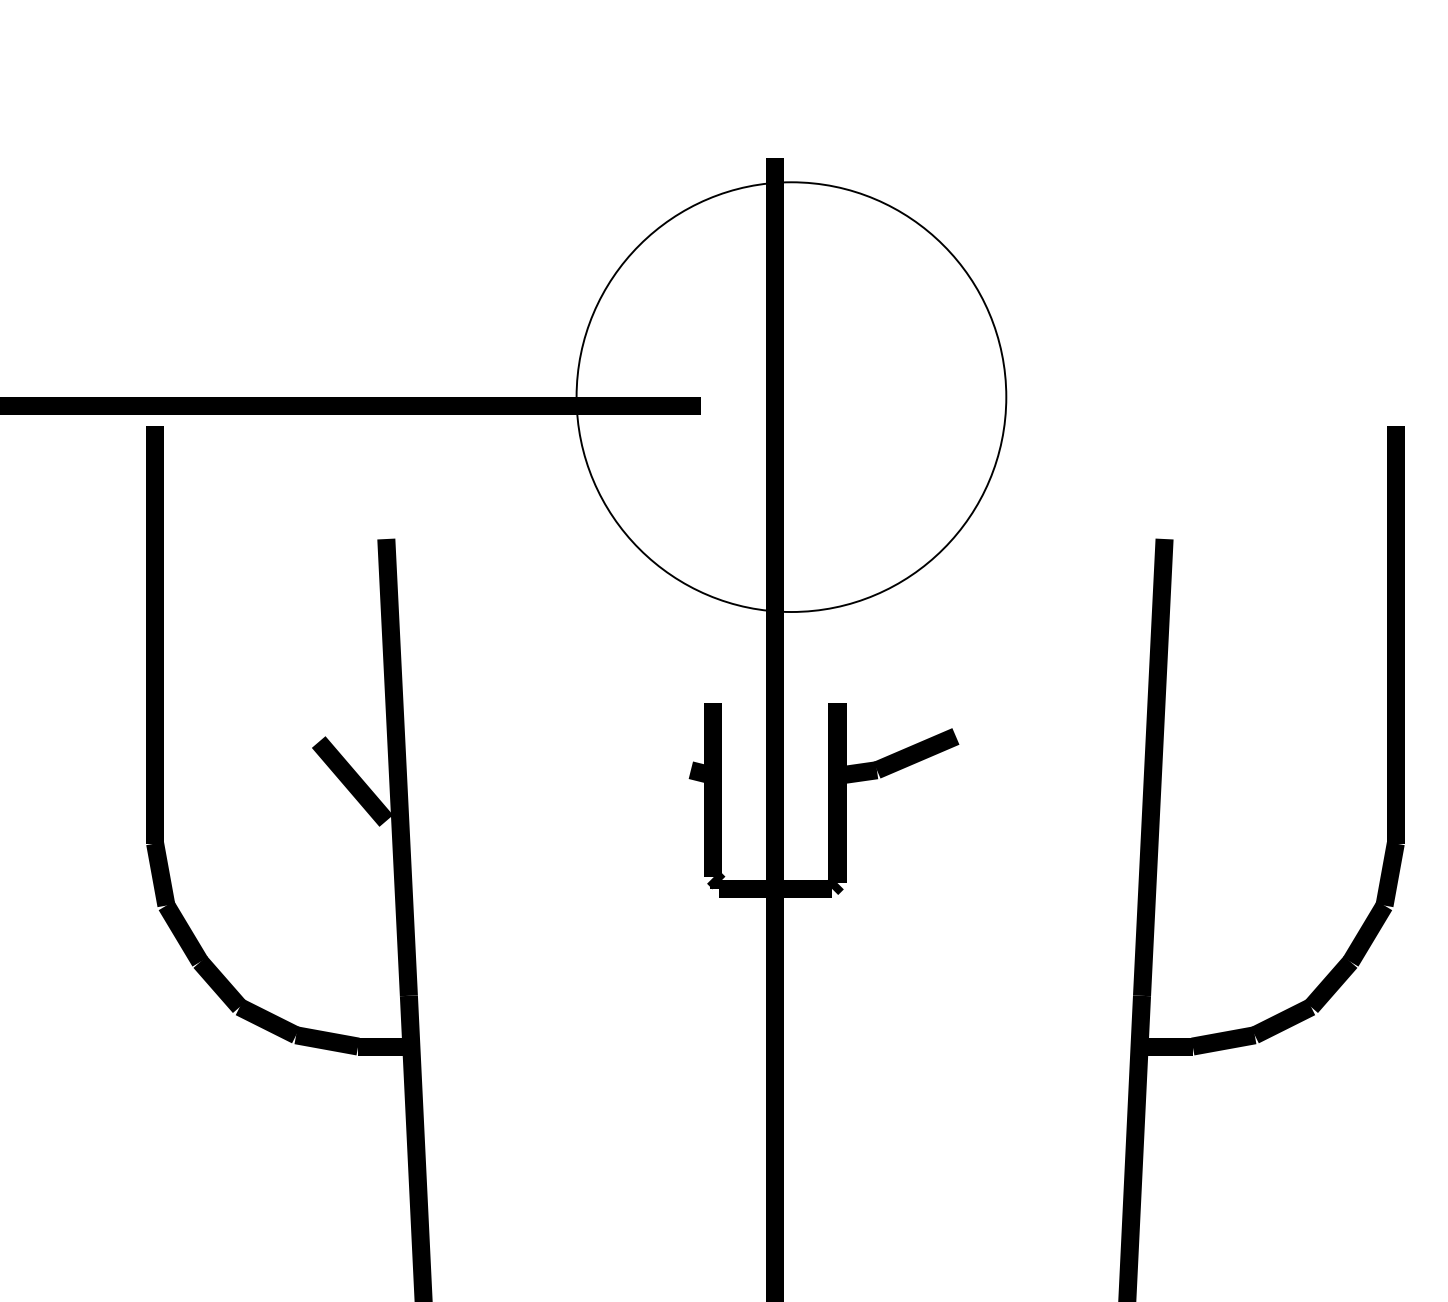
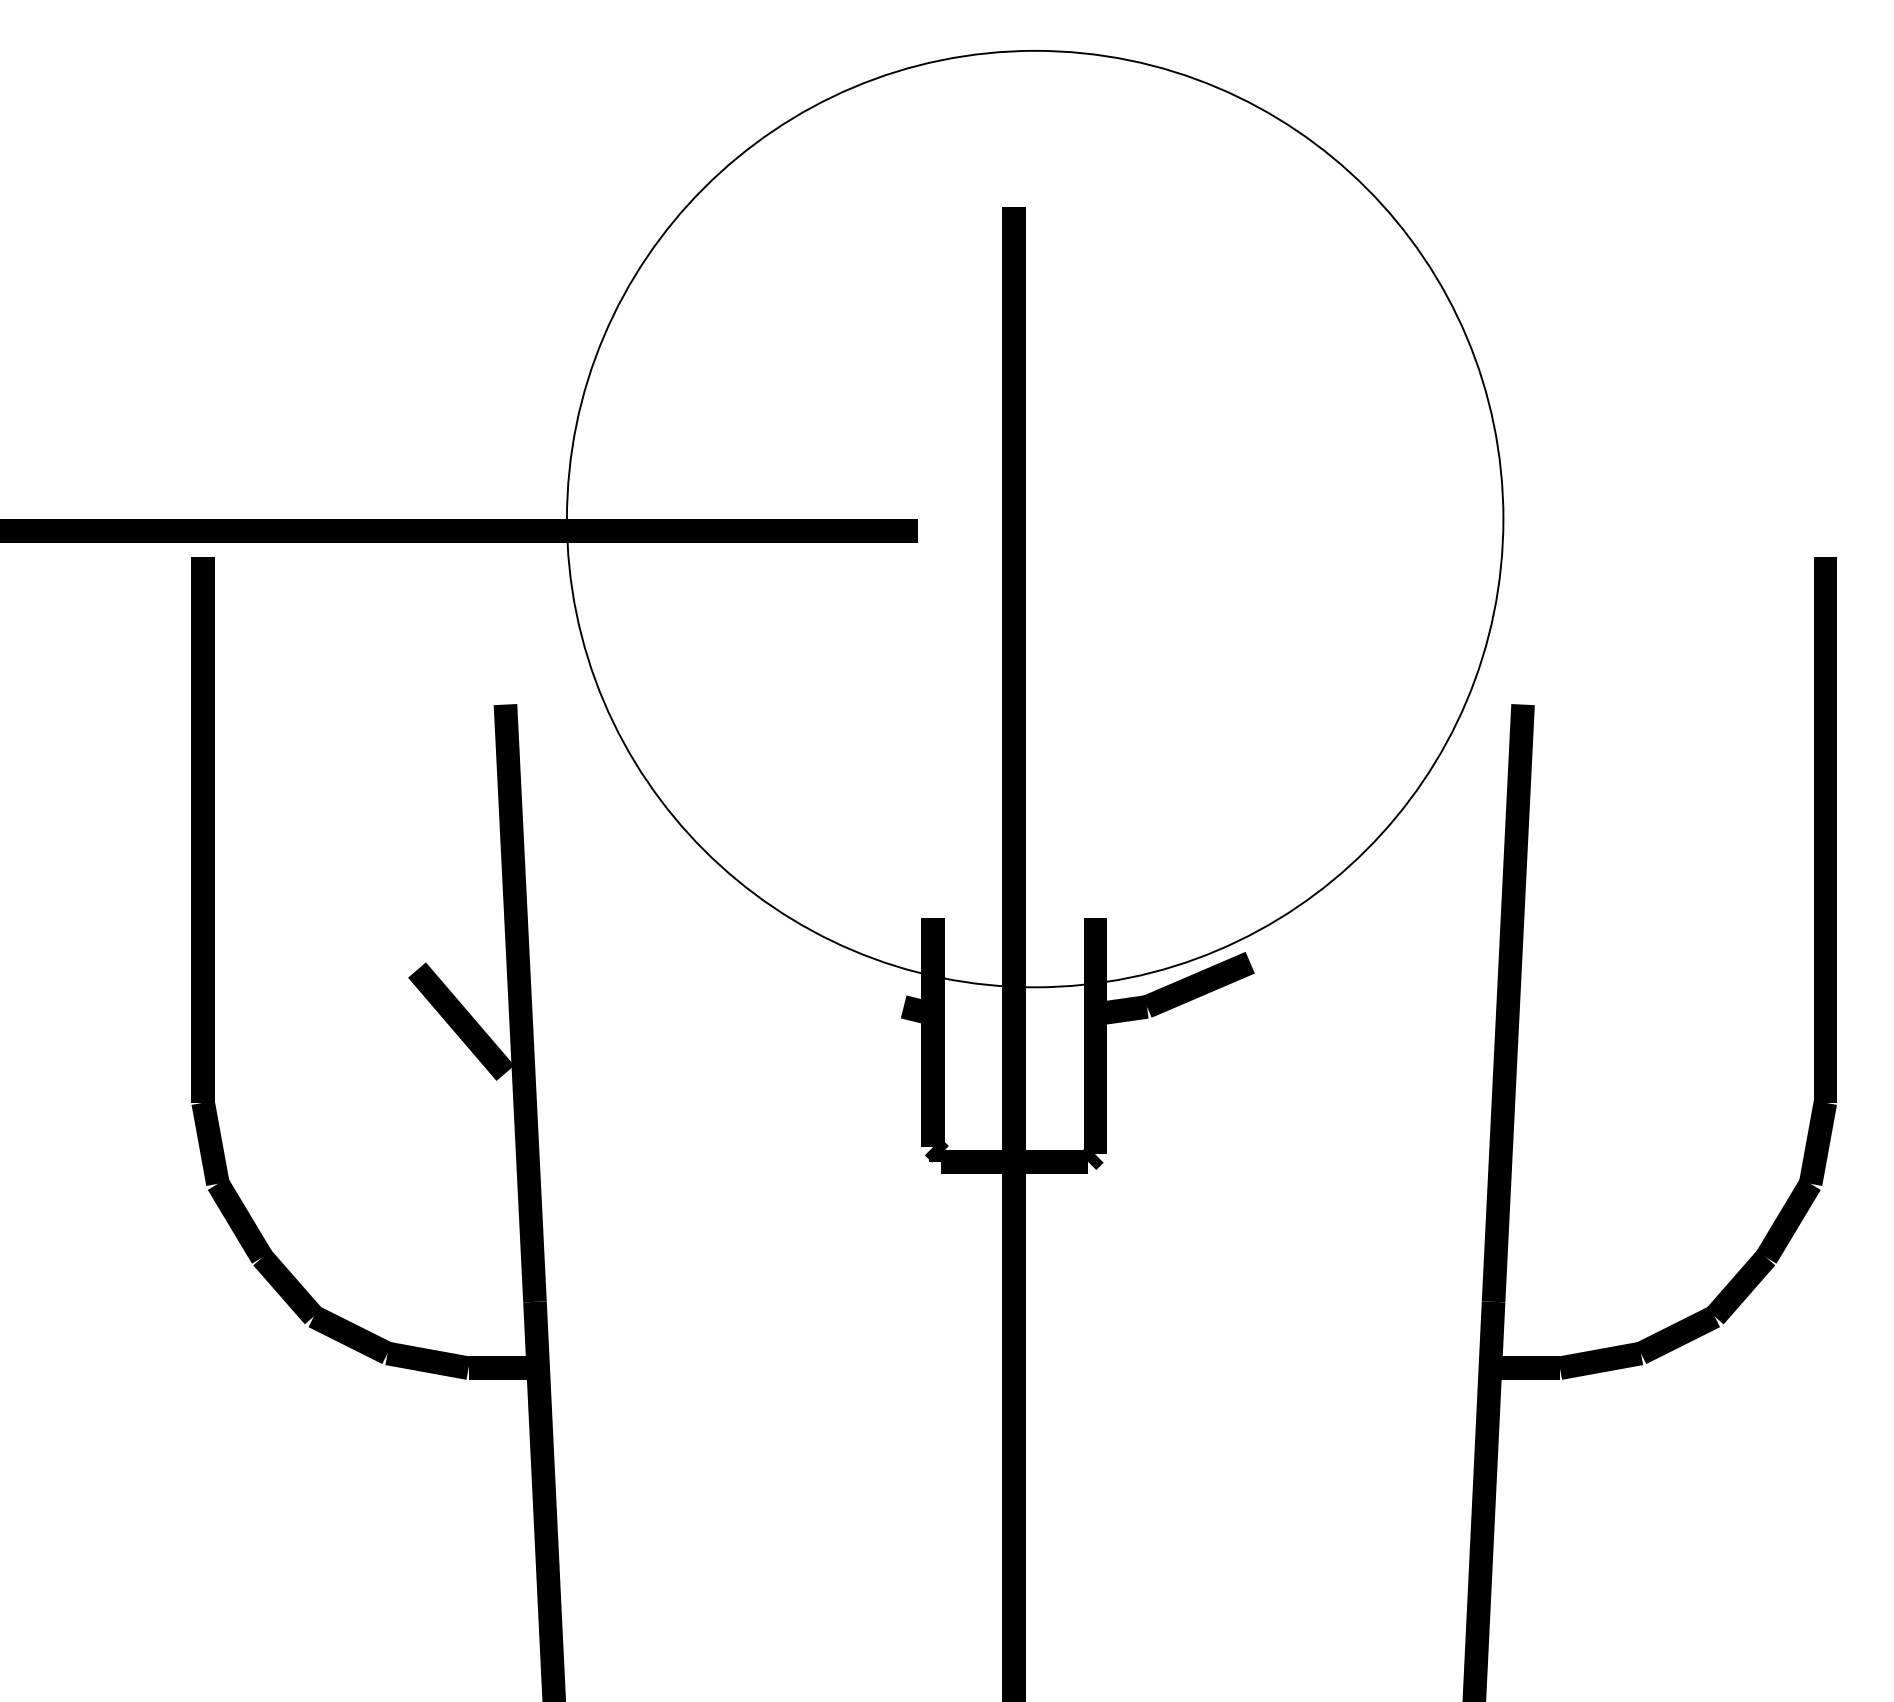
circle: (790, 396) -> (1034, 518), size x1.67

